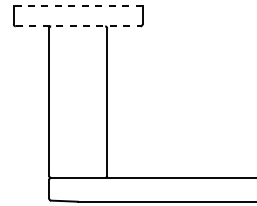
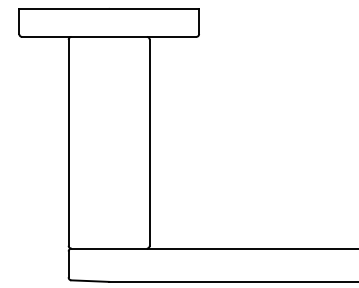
line: (77, 6) -> (108, 9), dashed -> solid
line: (78, 26) -> (109, 37), dashed -> solid

